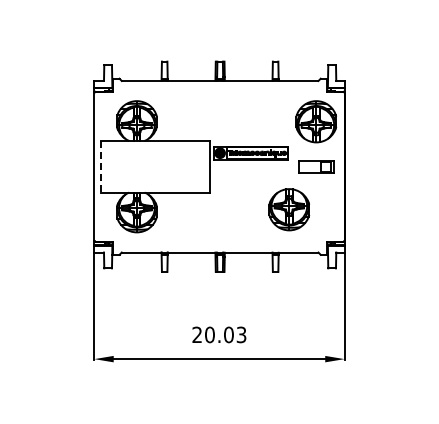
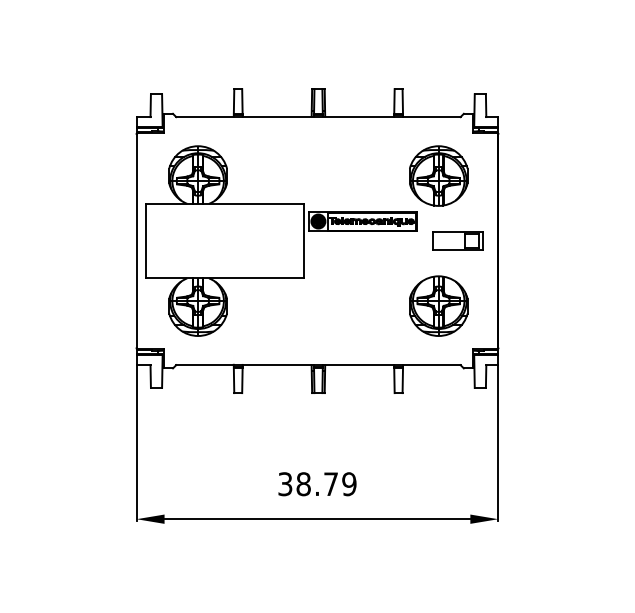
part: (316, 121) -> (438, 175), moved
line: (100, 166) -> (145, 240), dashed -> solid
part: (289, 209) -> (438, 305), moved
text: (219, 334) -> (317, 483), 20.03 -> 38.79

